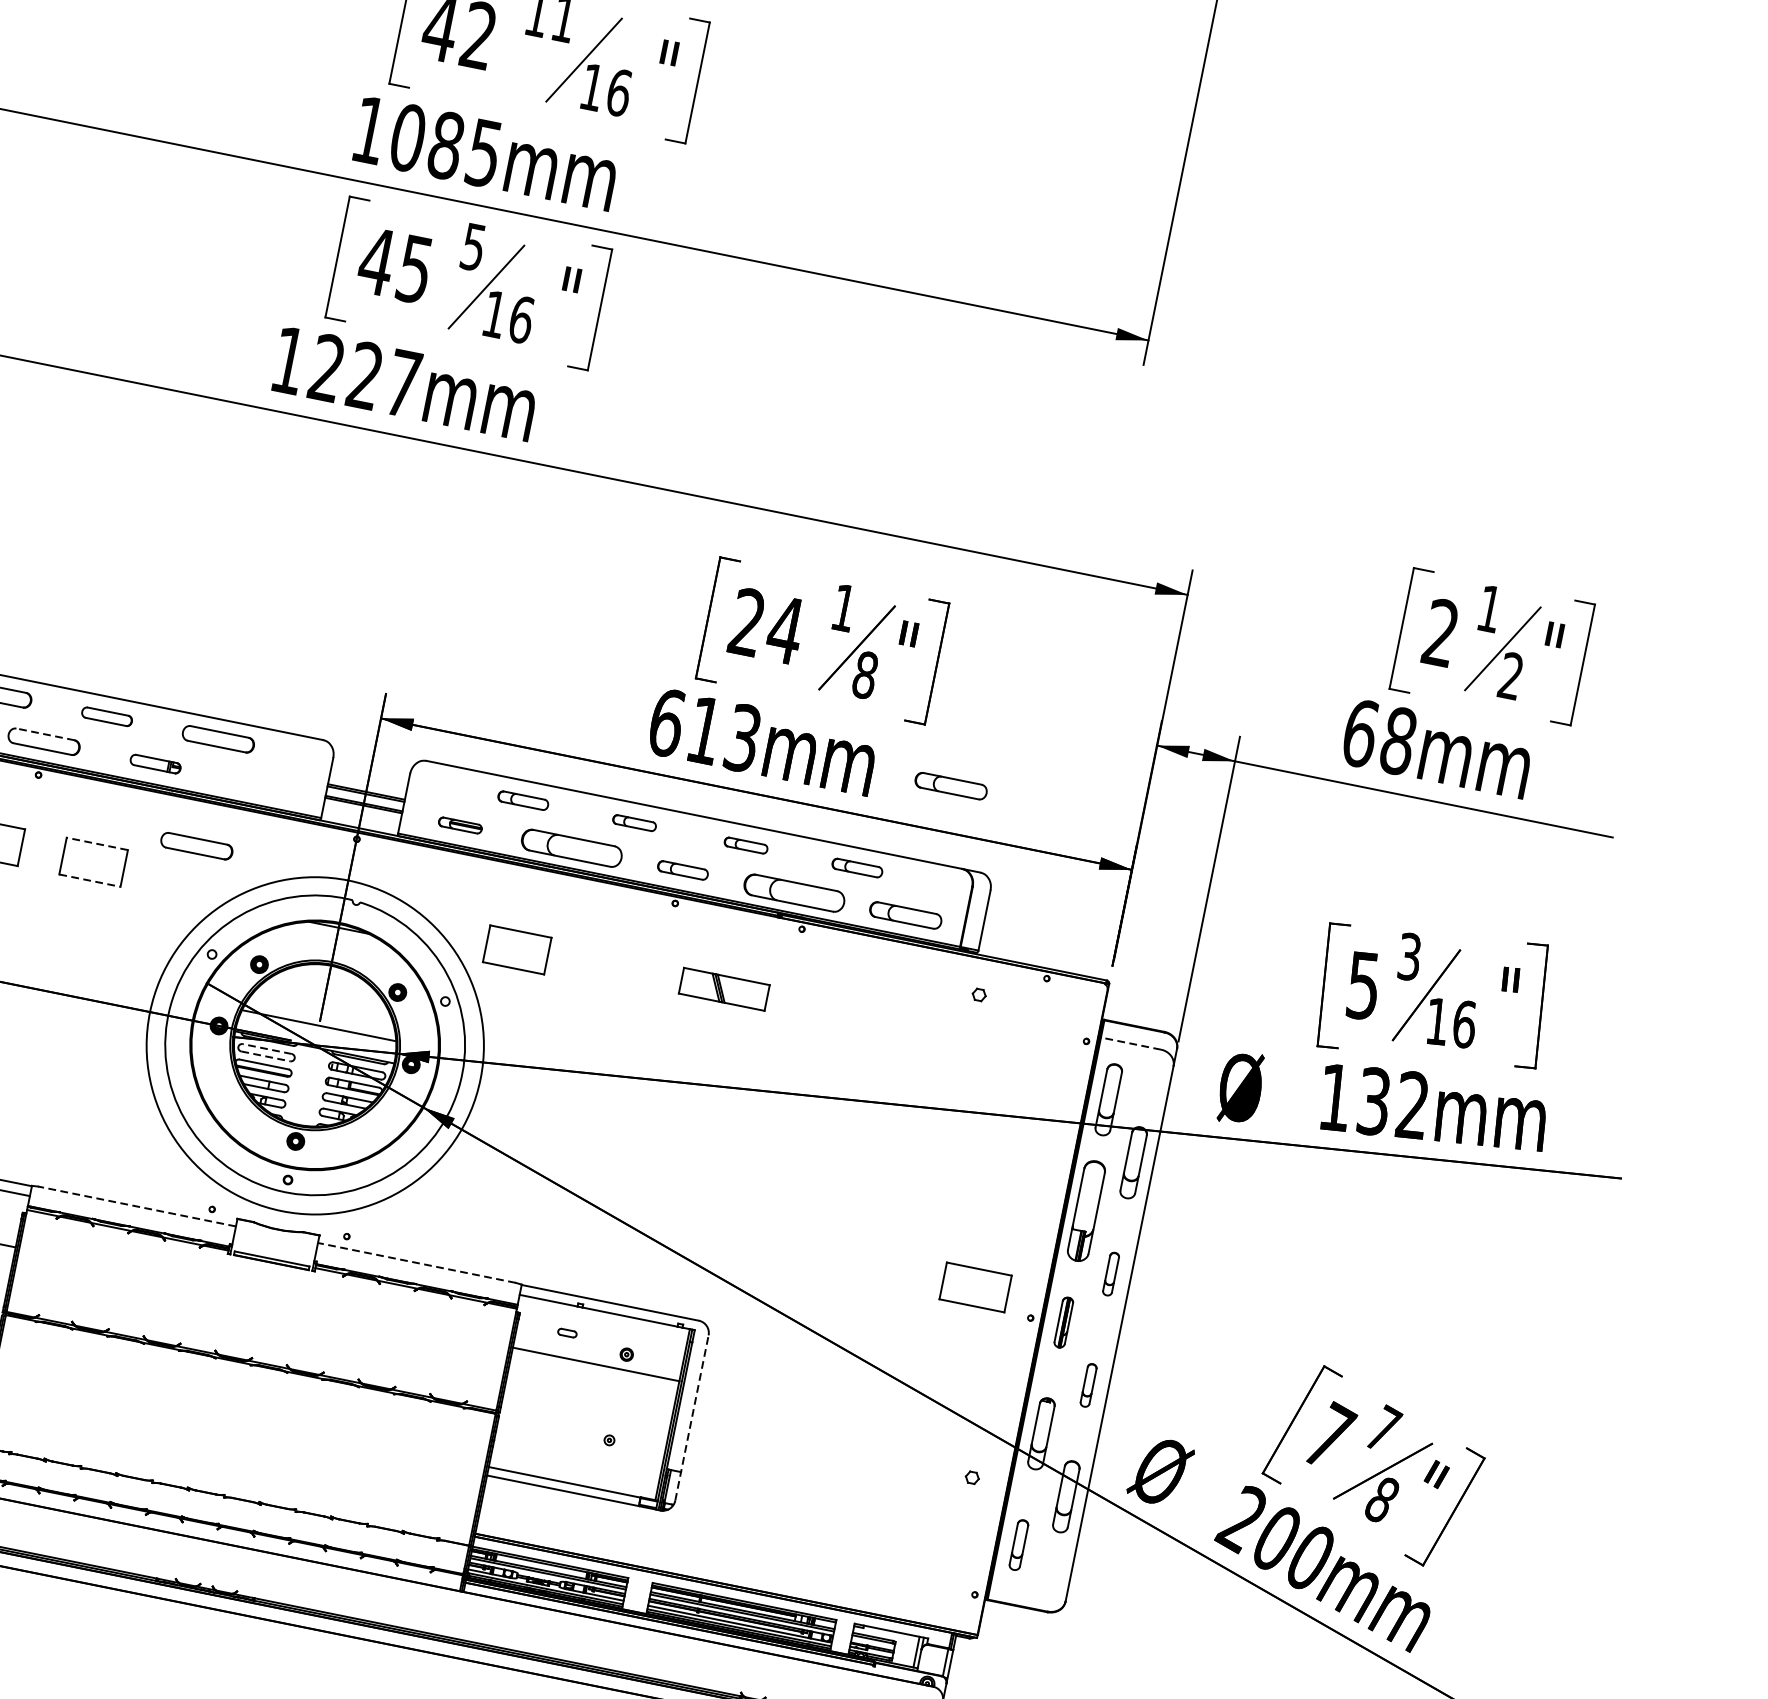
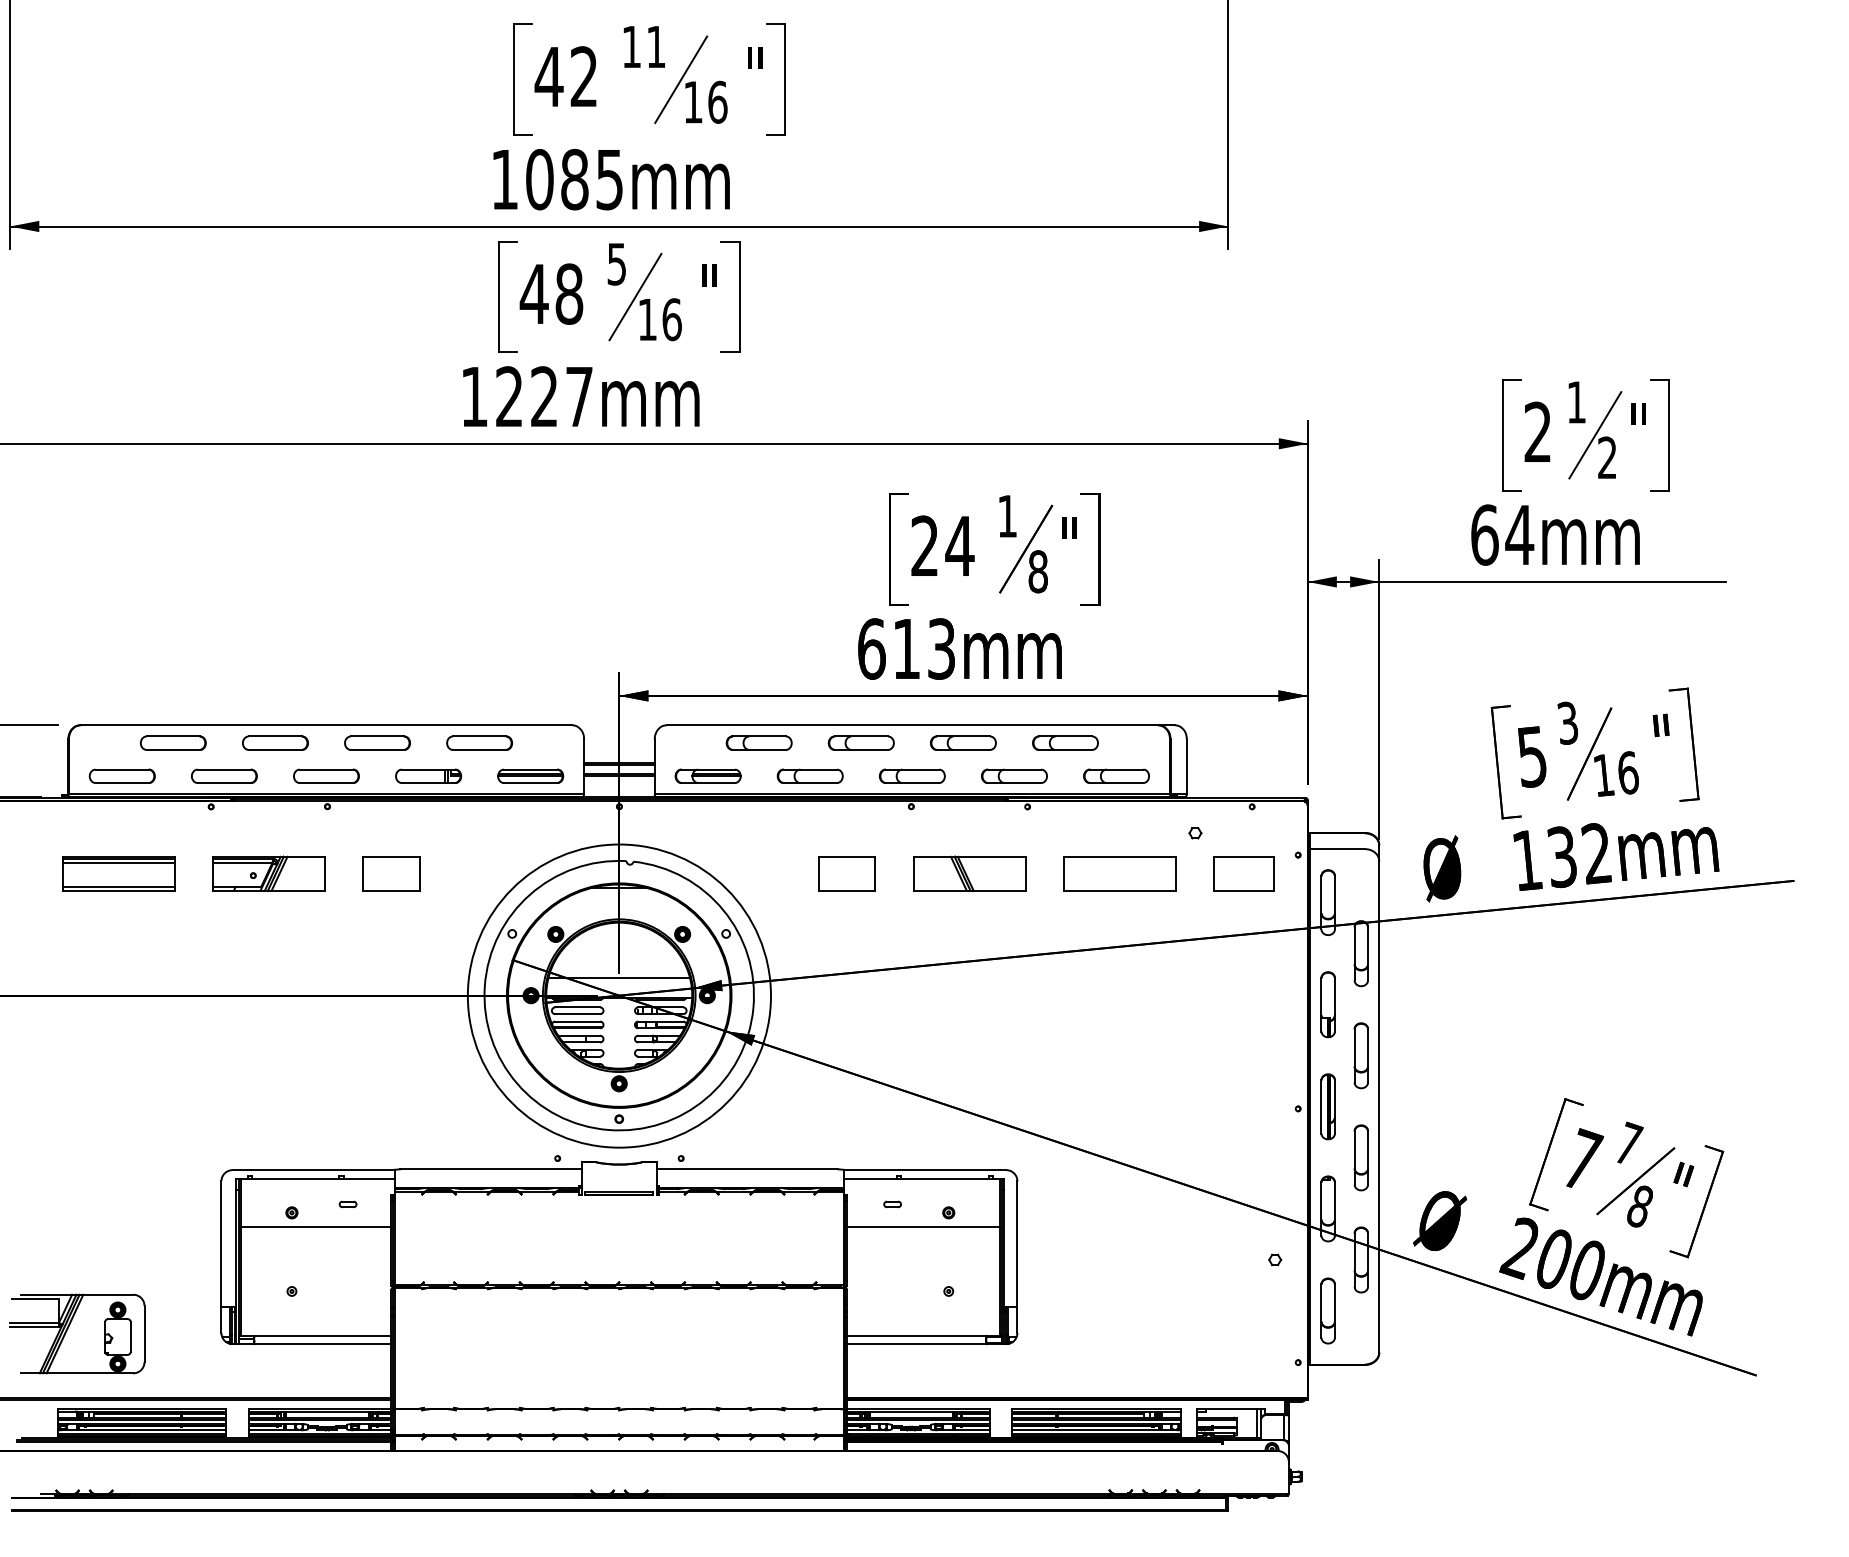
text: (415, 268) -> (569, 293), 45 -> 48
part: (107, 716) -> (377, 742), size x1.43
line: (45, 734) -> (326, 769), dashed -> solid
text: (1398, 740) -> (1519, 534), 68mm -> 64mm
part: (155, 763) -> (428, 775), size x1.43
part: (266, 785) -> (530, 775), added
part: (951, 785) -> (1133, 653), removed
part: (522, 799) -> (758, 742), size x1.43
part: (633, 822) -> (860, 742), size x1.67
part: (459, 824) -> (707, 775), size x1.67
line: (97, 843) -> (391, 856), dashed -> solid
part: (746, 844) -> (963, 742), size x1.67
part: (196, 845) -> (479, 840), removed
part: (571, 847) -> (809, 775), size x0.71
part: (857, 867) -> (1065, 742), size x1.43
part: (682, 869) -> (911, 775), size x1.43
line: (91, 880) -> (392, 890), dashed -> solid
part: (794, 892) -> (1014, 775), size x0.71
part: (516, 949) -> (846, 873), moved
part: (724, 989) -> (969, 873), size x1.43
part: (887, 1022) -> (1119, 873), added
line: (1130, 1043) -> (1337, 849), dashed -> solid
line: (267, 1049) -> (577, 1007), dashed -> solid
line: (266, 1056) -> (578, 1014), dashed -> solid
line: (136, 1206) -> (490, 1169), dashed -> solid
part: (1085, 1210) -> (1327, 1004), size x0.71
line: (416, 1263) -> (747, 1169), dashed -> solid
part: (1110, 1273) -> (1360, 1055), size x1.67
part: (974, 1287) -> (1243, 873), moved
part: (1063, 1321) -> (1327, 1106), size x1.43
part: (1087, 1384) -> (1360, 1157), size x1.67
line: (691, 1418) -> (1017, 1257), dashed -> solid
part: (1018, 1544) -> (1327, 1310), size x1.43

